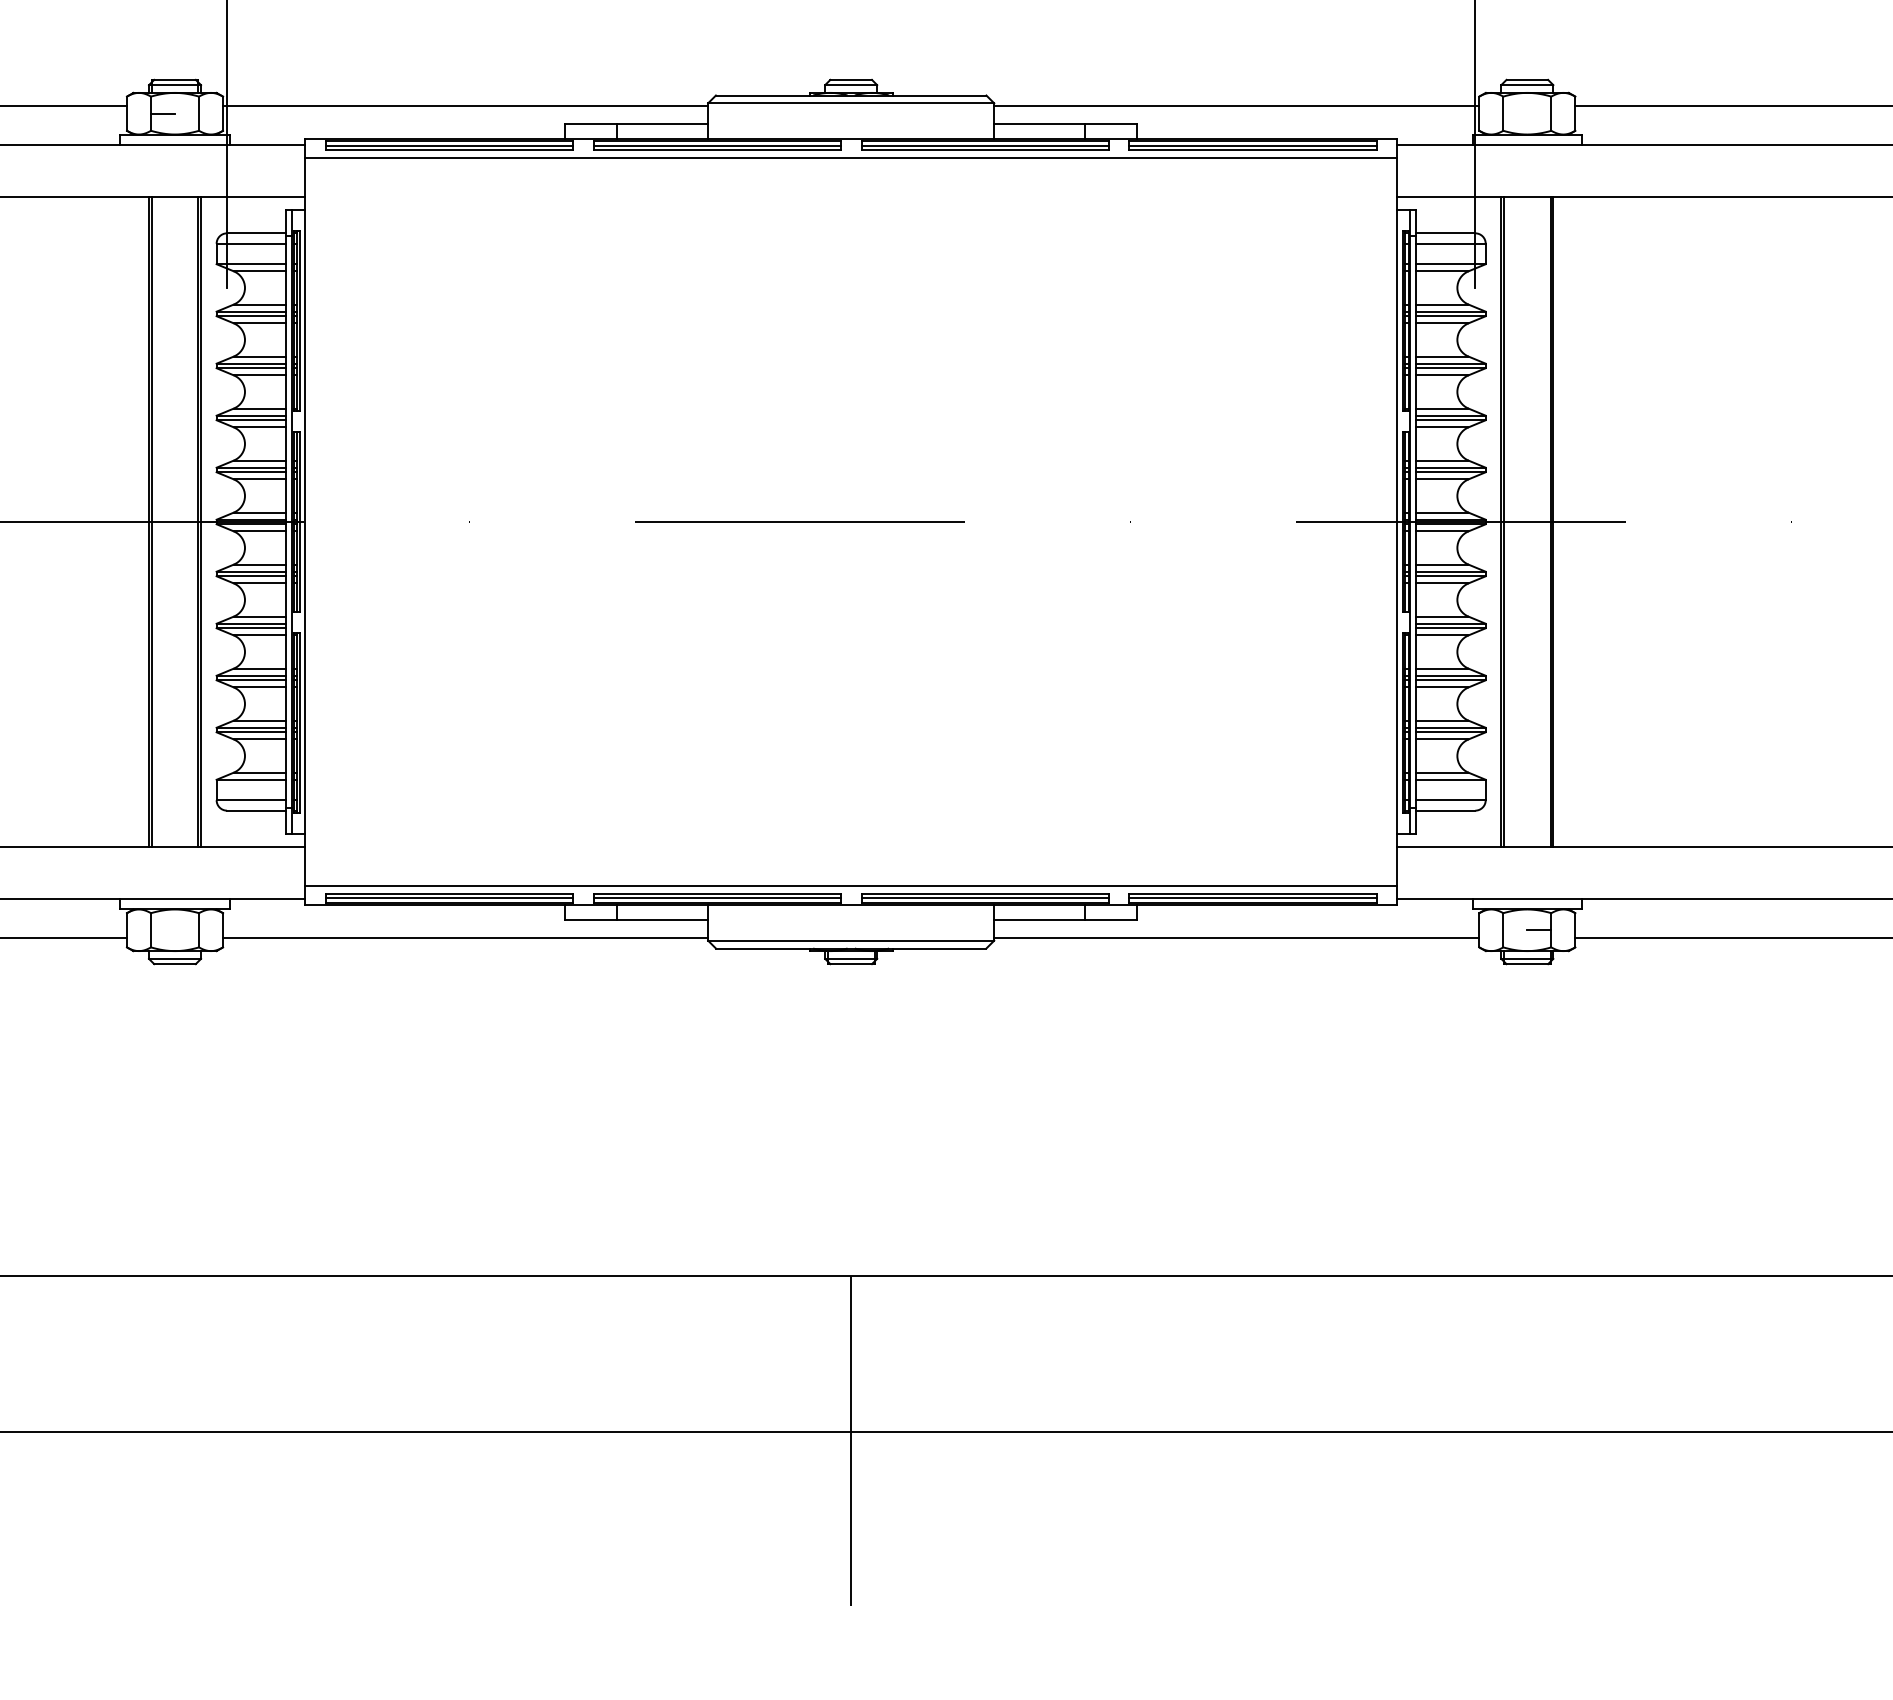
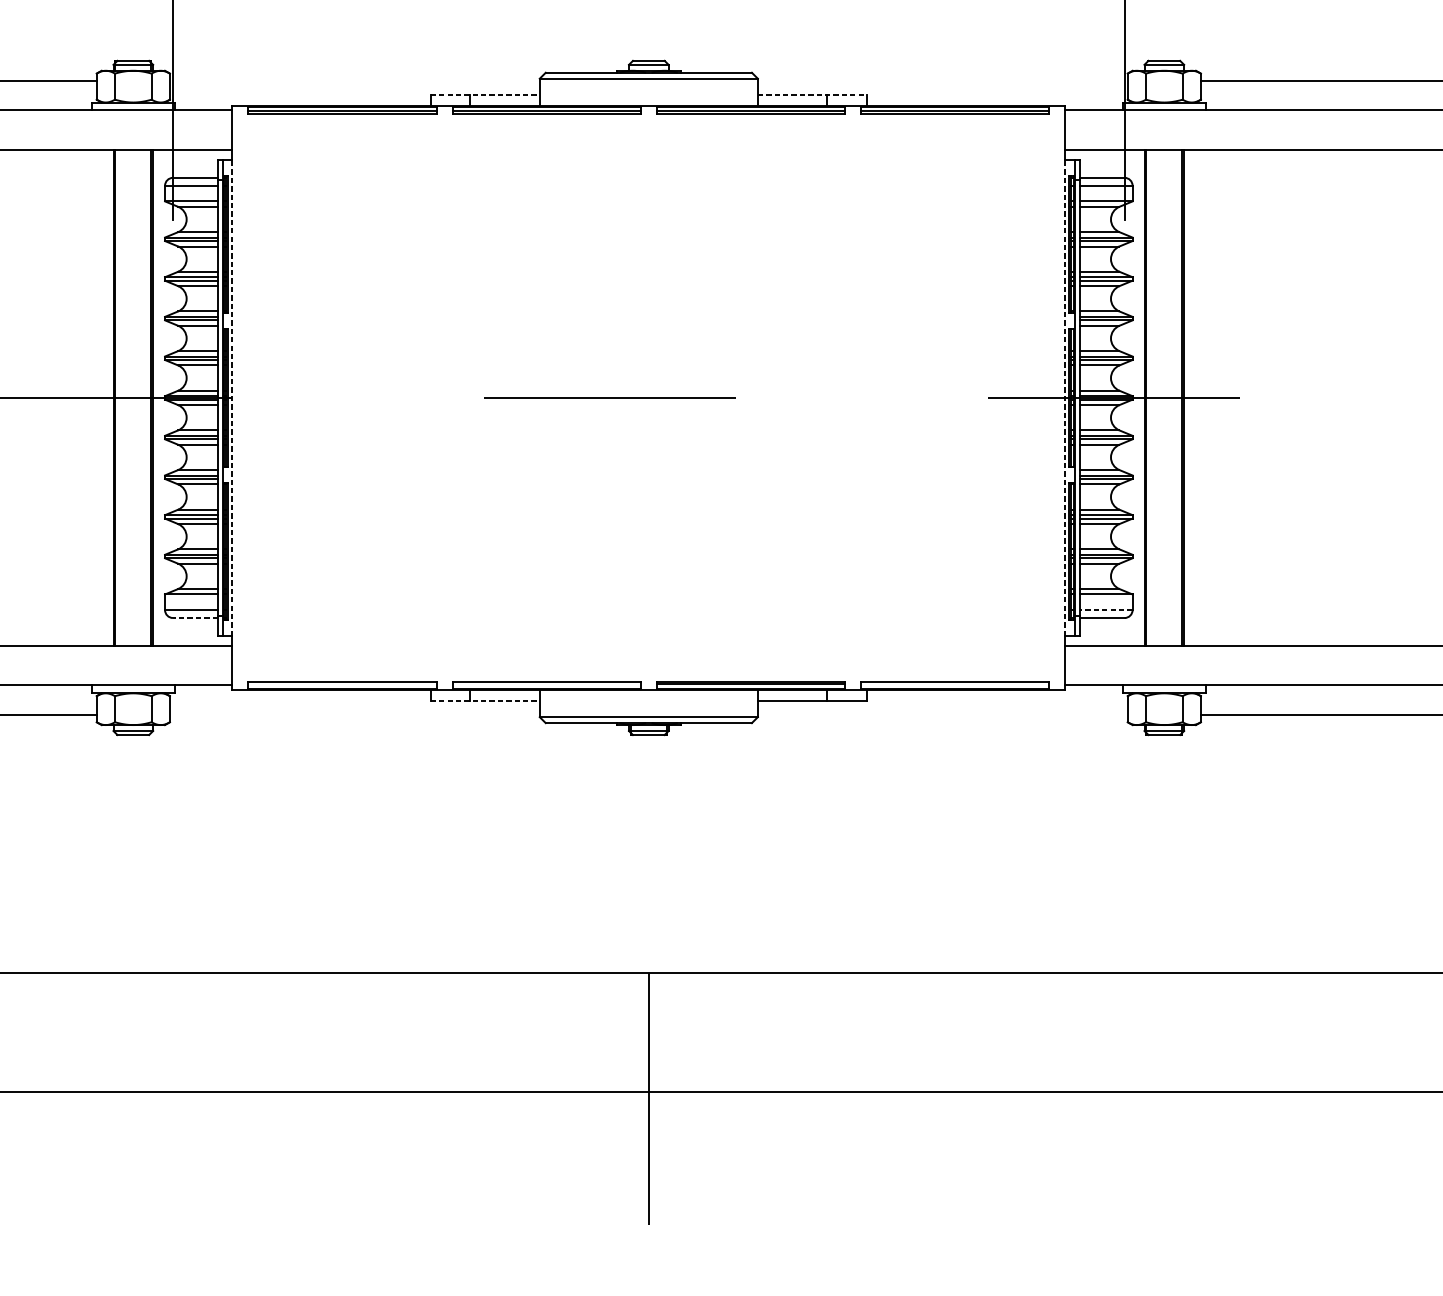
line: (465, 105) -> (354, 80), removed
line: (1236, 105) -> (942, 80), removed
line: (163, 113) -> (124, 86), removed
line: (636, 124) -> (485, 94), solid -> dashed
line: (1065, 124) -> (812, 94), solid -> dashed
line: (851, 157) -> (649, 120), removed
line: (305, 521) -> (232, 397), solid -> dashed
line: (1397, 521) -> (1065, 397), solid -> dashed
line: (1451, 800) -> (1106, 610), solid -> dashed
line: (256, 810) -> (195, 617), solid -> dashed
line: (851, 886) -> (649, 675), removed
line: (448, 897) -> (341, 684), removed
line: (716, 897) -> (546, 684), removed
line: (1252, 897) -> (954, 684), removed
line: (636, 919) -> (485, 700), solid -> dashed
line: (1539, 930) -> (1173, 709), removed
line: (465, 938) -> (354, 715), removed
line: (1236, 938) -> (942, 715), removed

